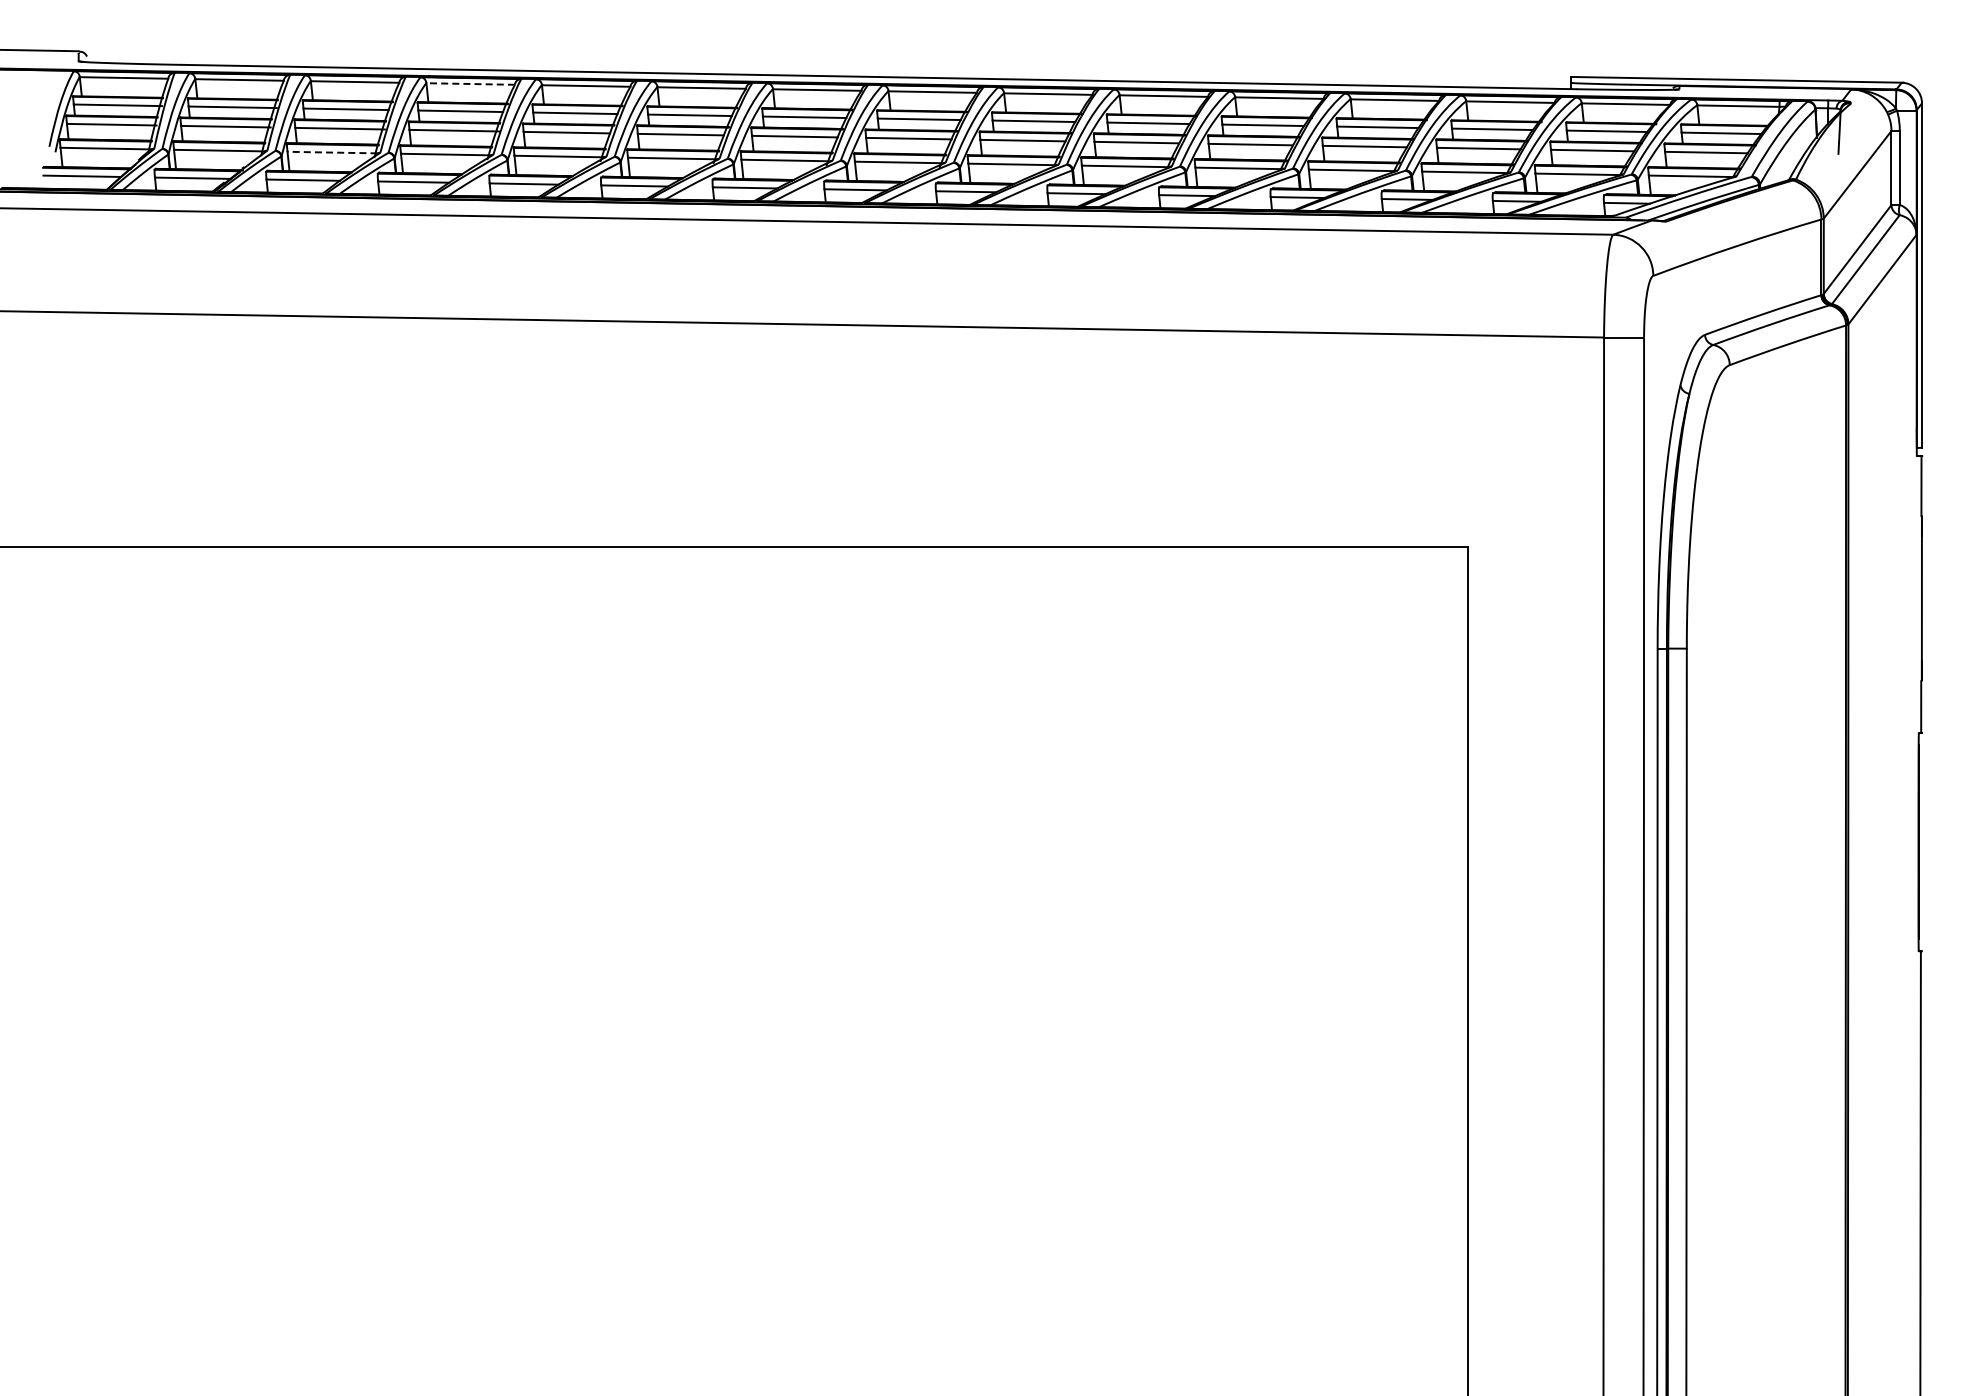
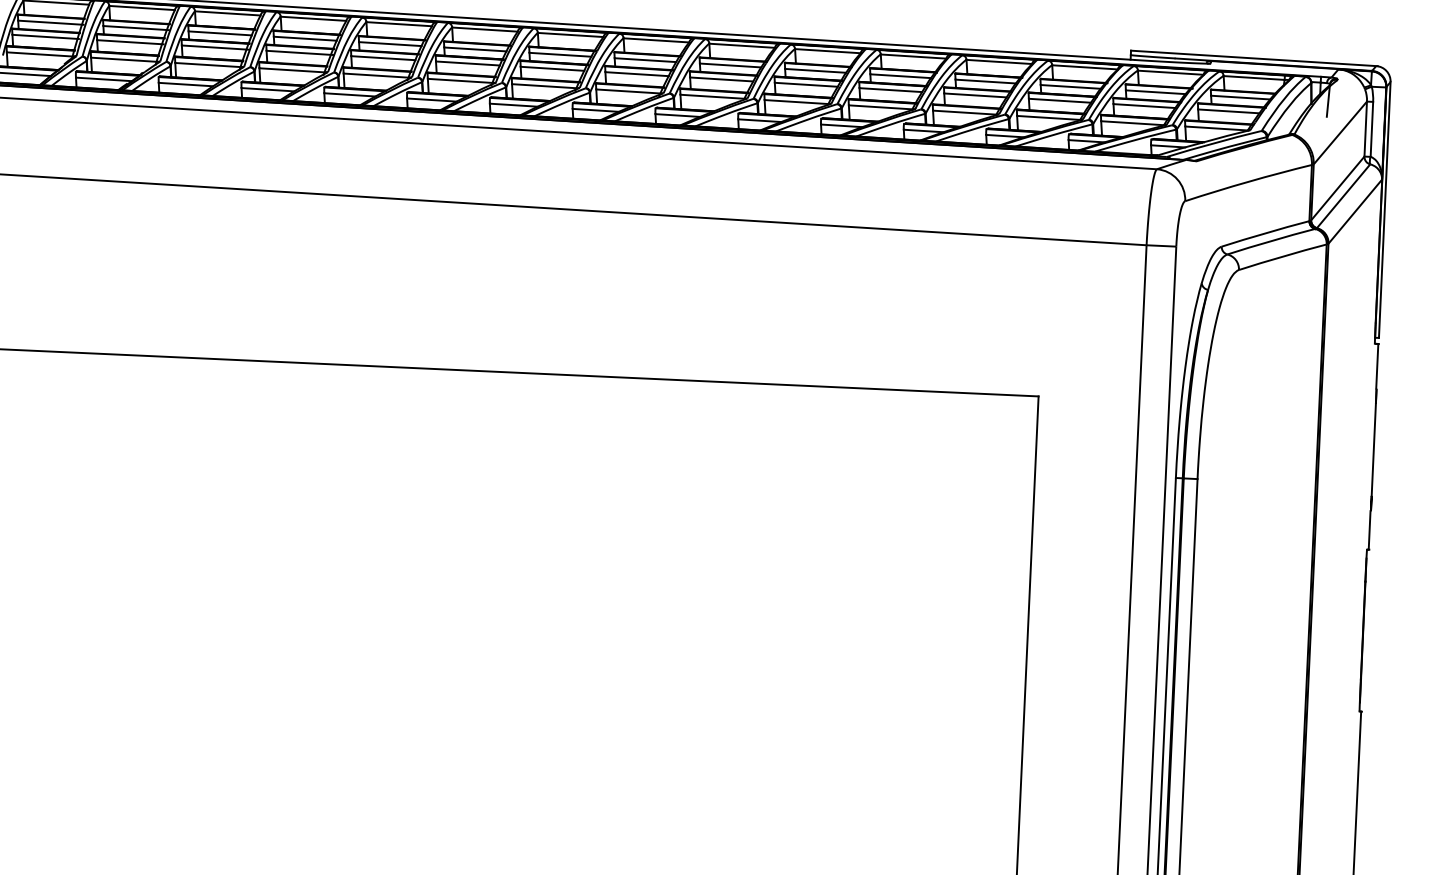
line: (470, 84) -> (313, 19), dashed -> solid
line: (332, 152) -> (208, 65), dashed -> solid

